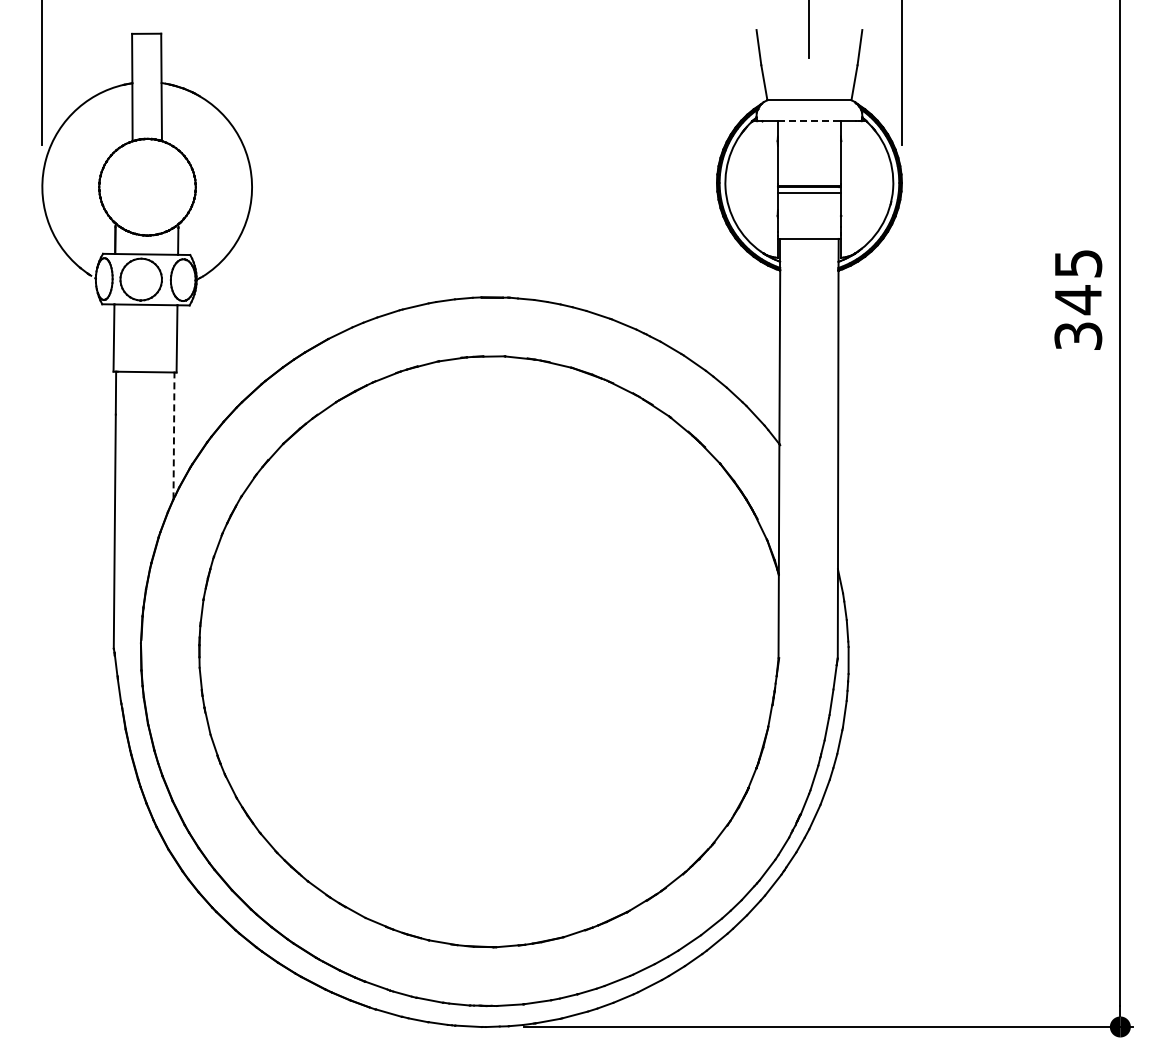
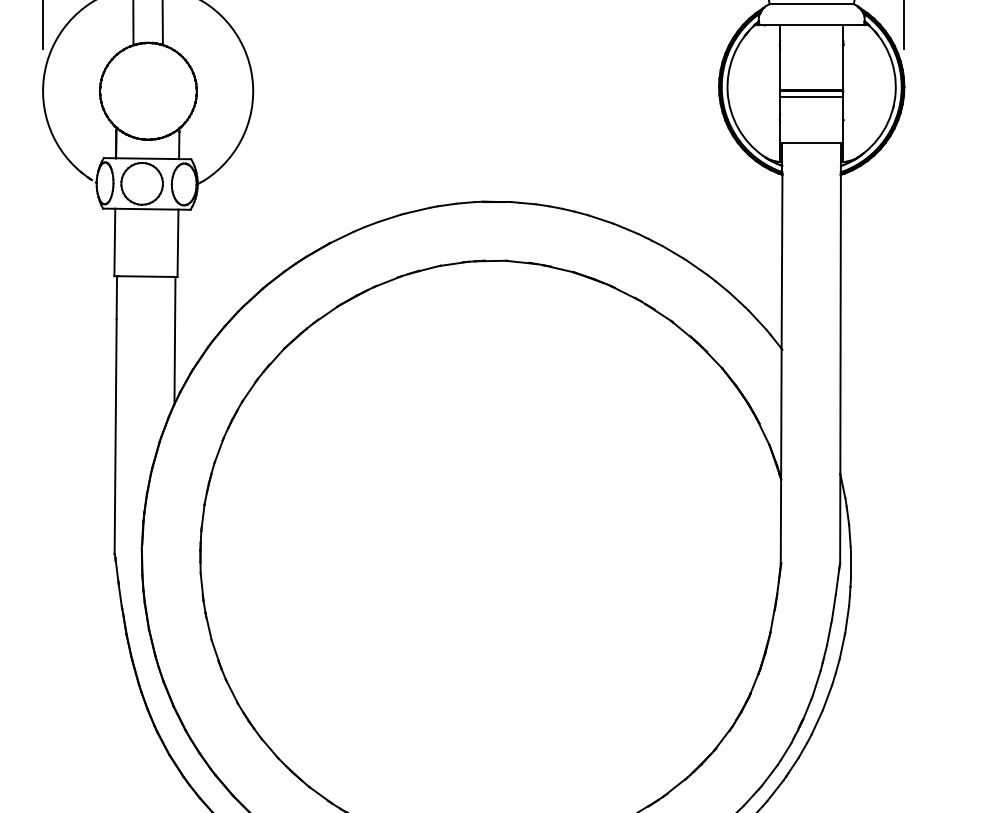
line: (809, 121) -> (811, 25), dashed -> solid
line: (174, 435) -> (175, 340), dashed -> solid

